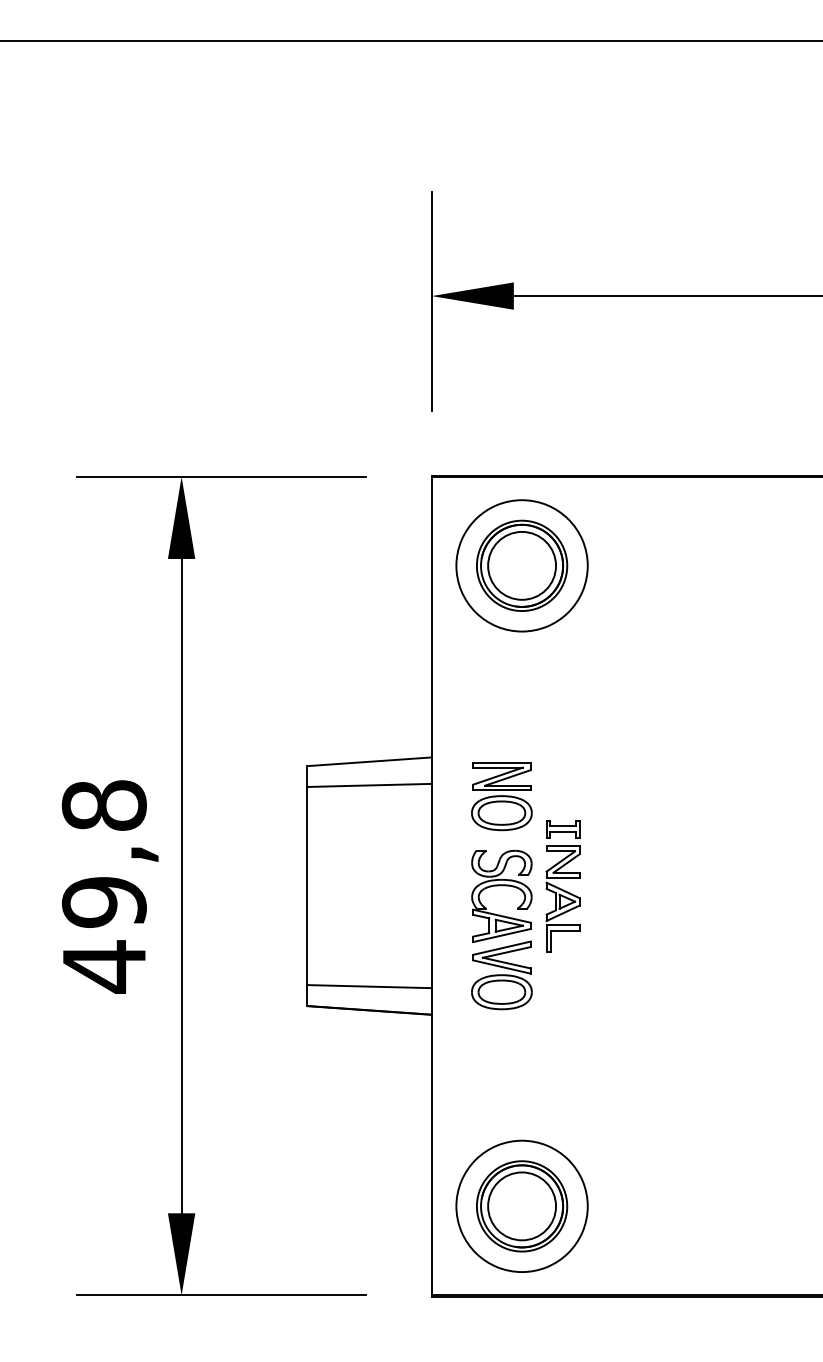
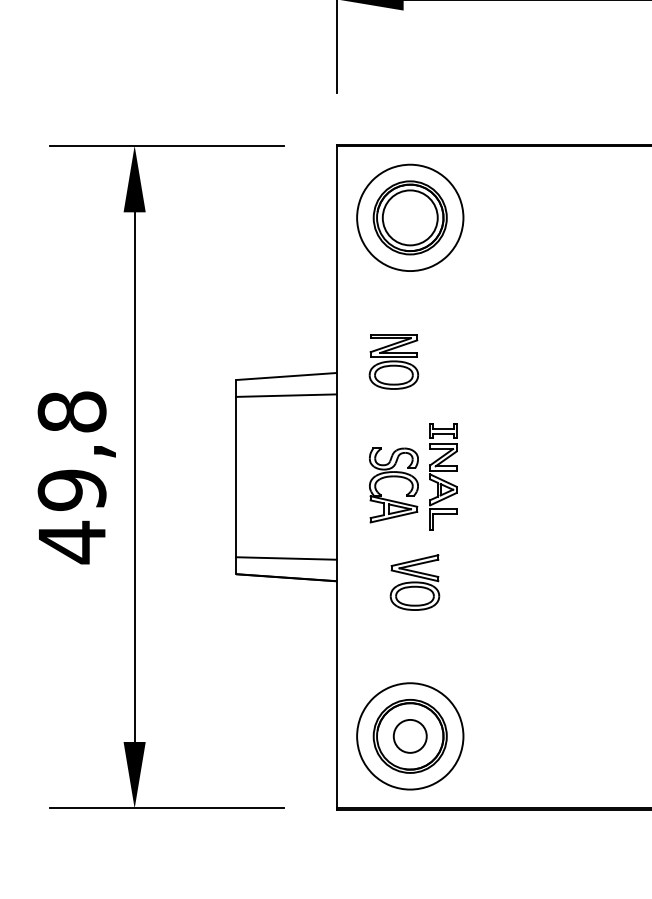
part: (501, 796) -> (393, 361), moved
part: (501, 975) -> (414, 582), moved
circle: (522, 1206) -> (410, 736), size x0.6

